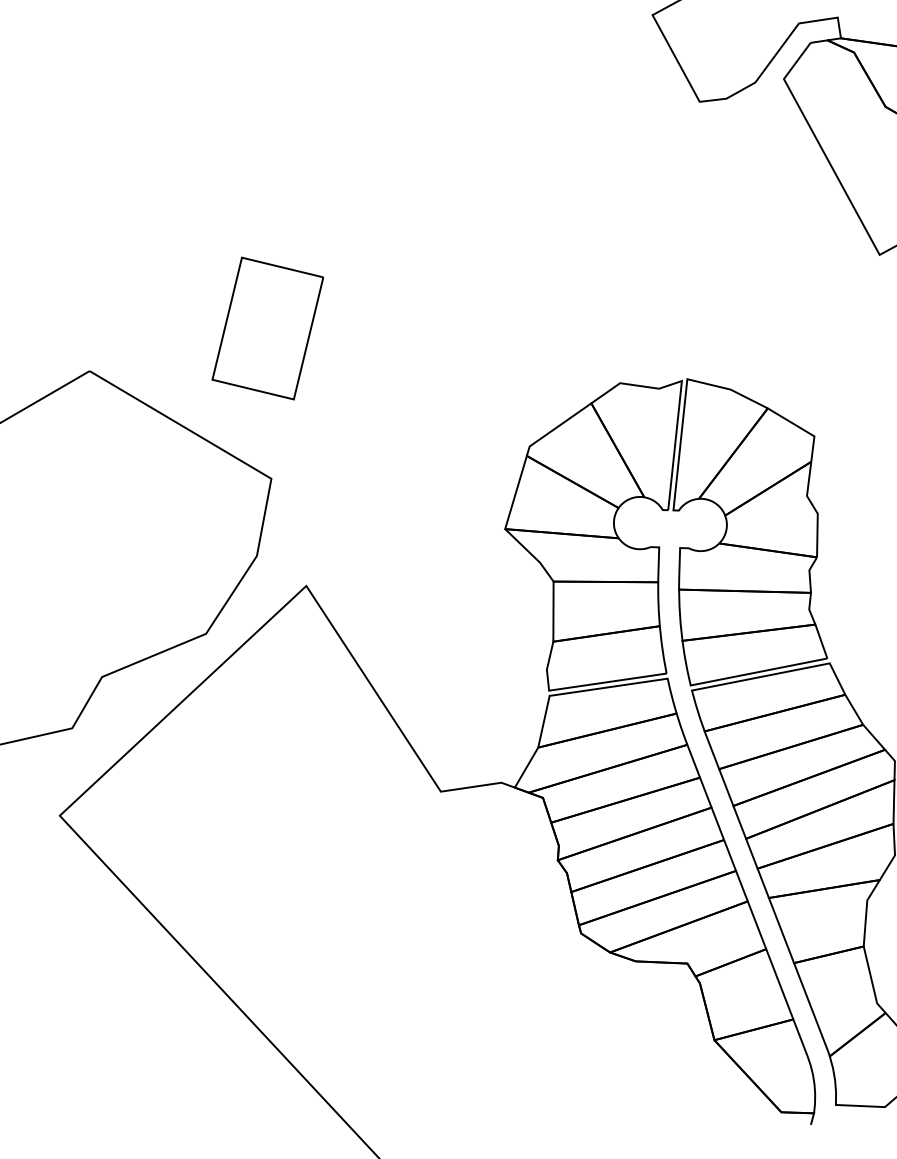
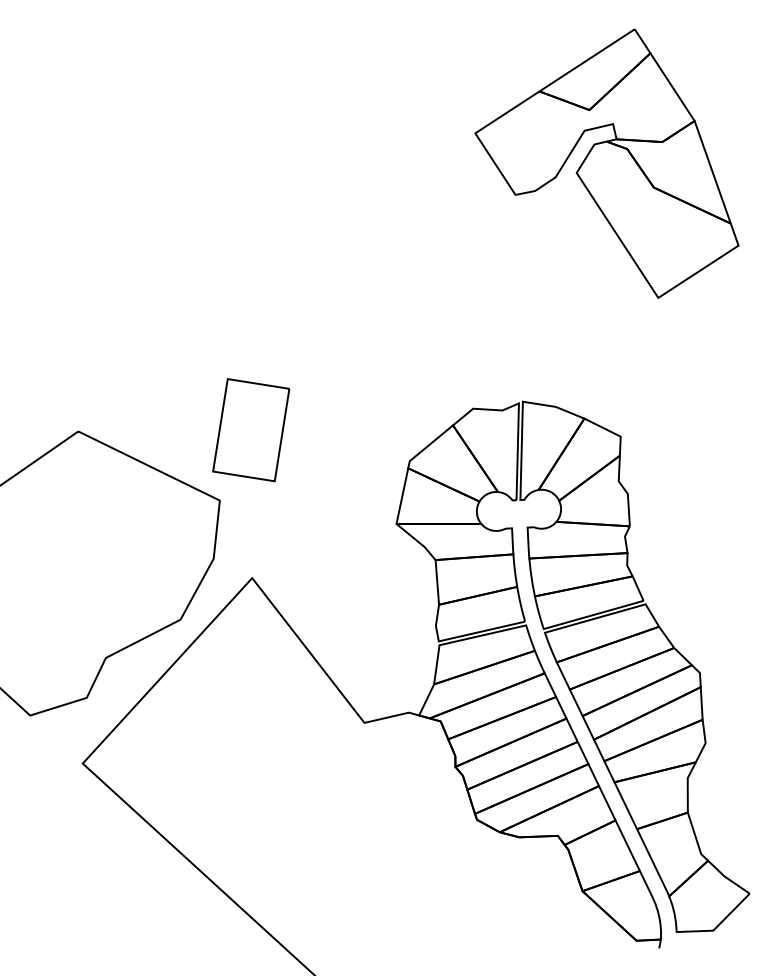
part: (268, 329) -> (251, 430), moved

